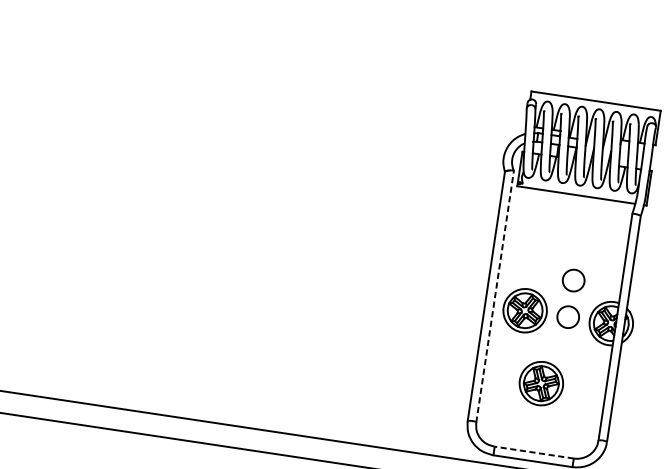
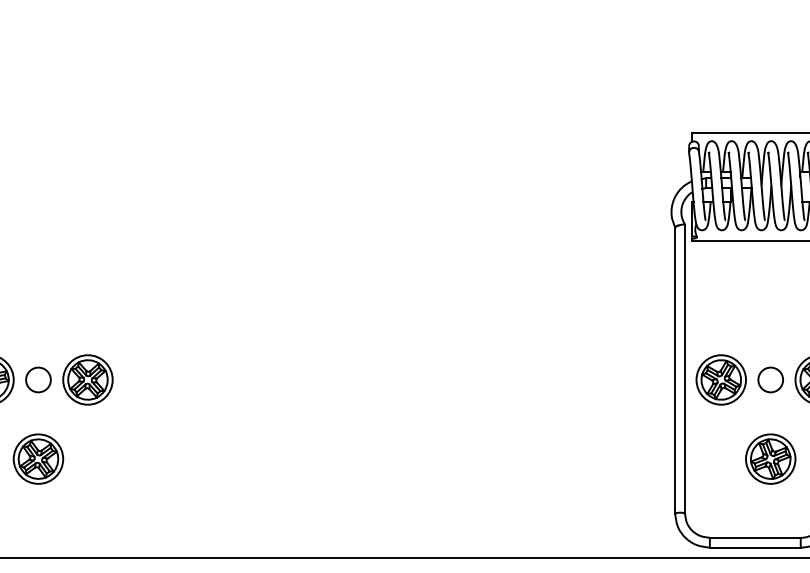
circle: (573, 280) -> (770, 337), removed
line: (495, 296) -> (685, 368), dashed -> solid
part: (541, 383) -> (770, 458), moved
line: (533, 452) -> (754, 537), dashed -> solid

